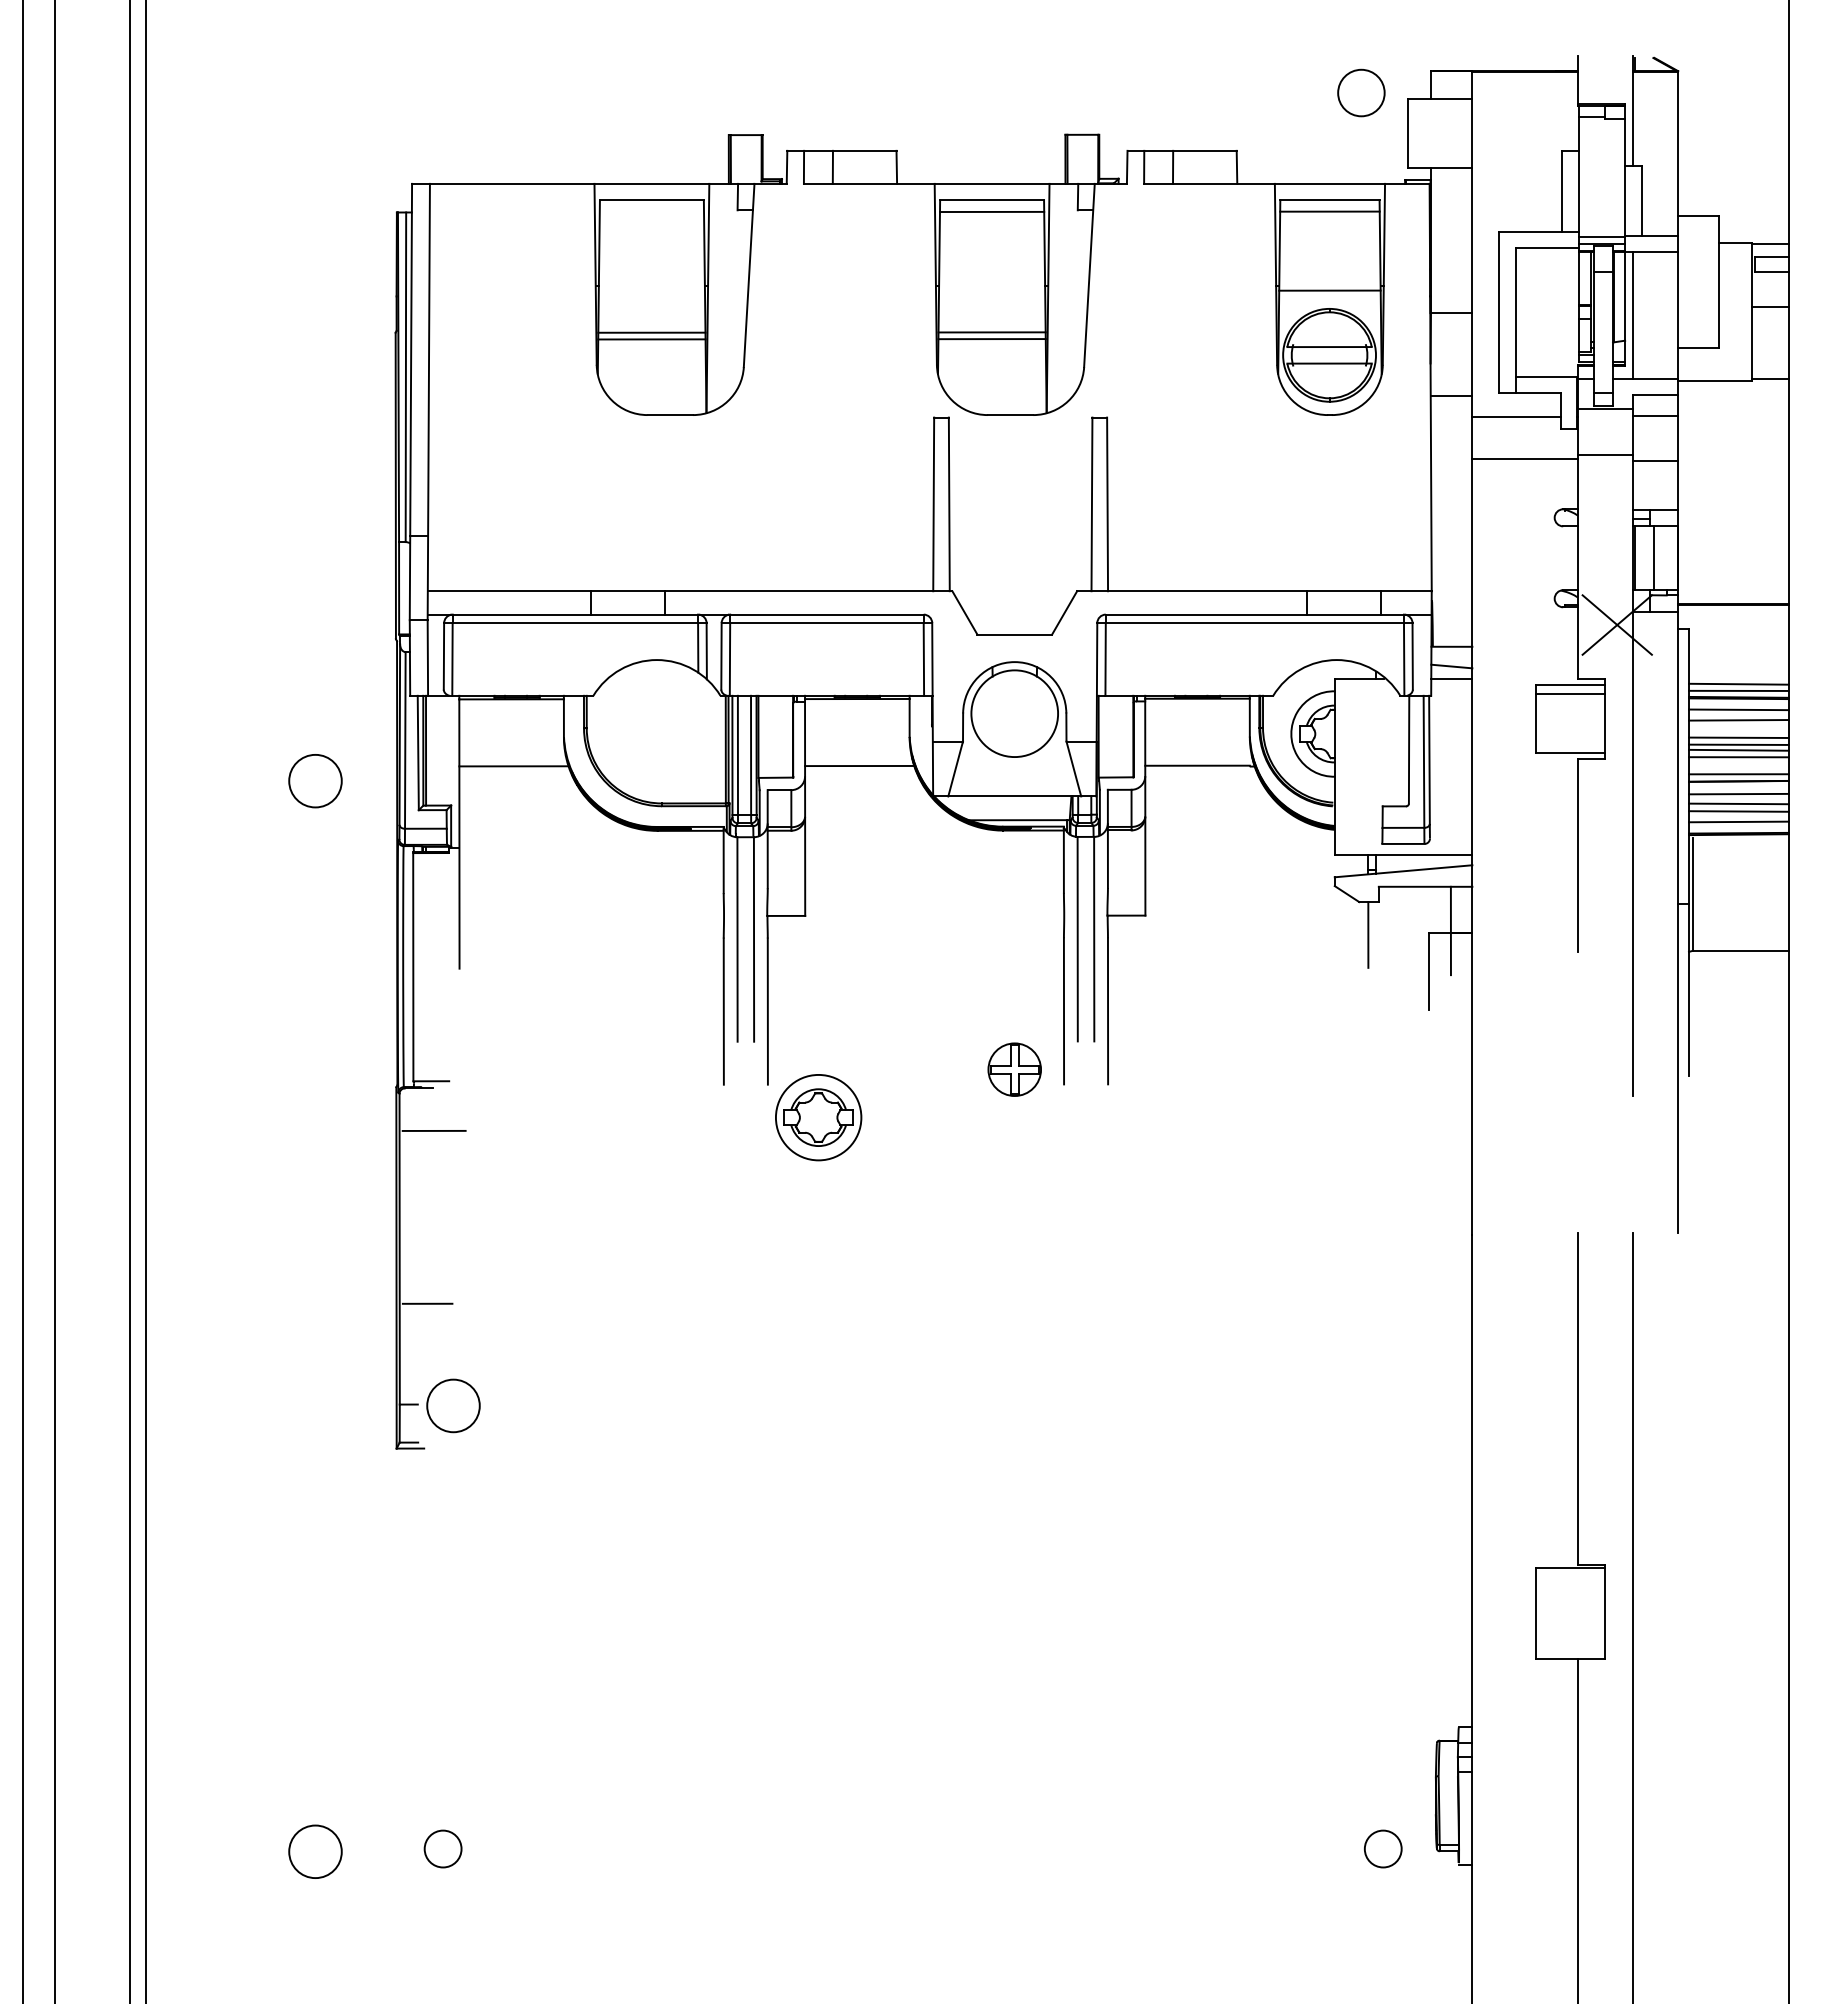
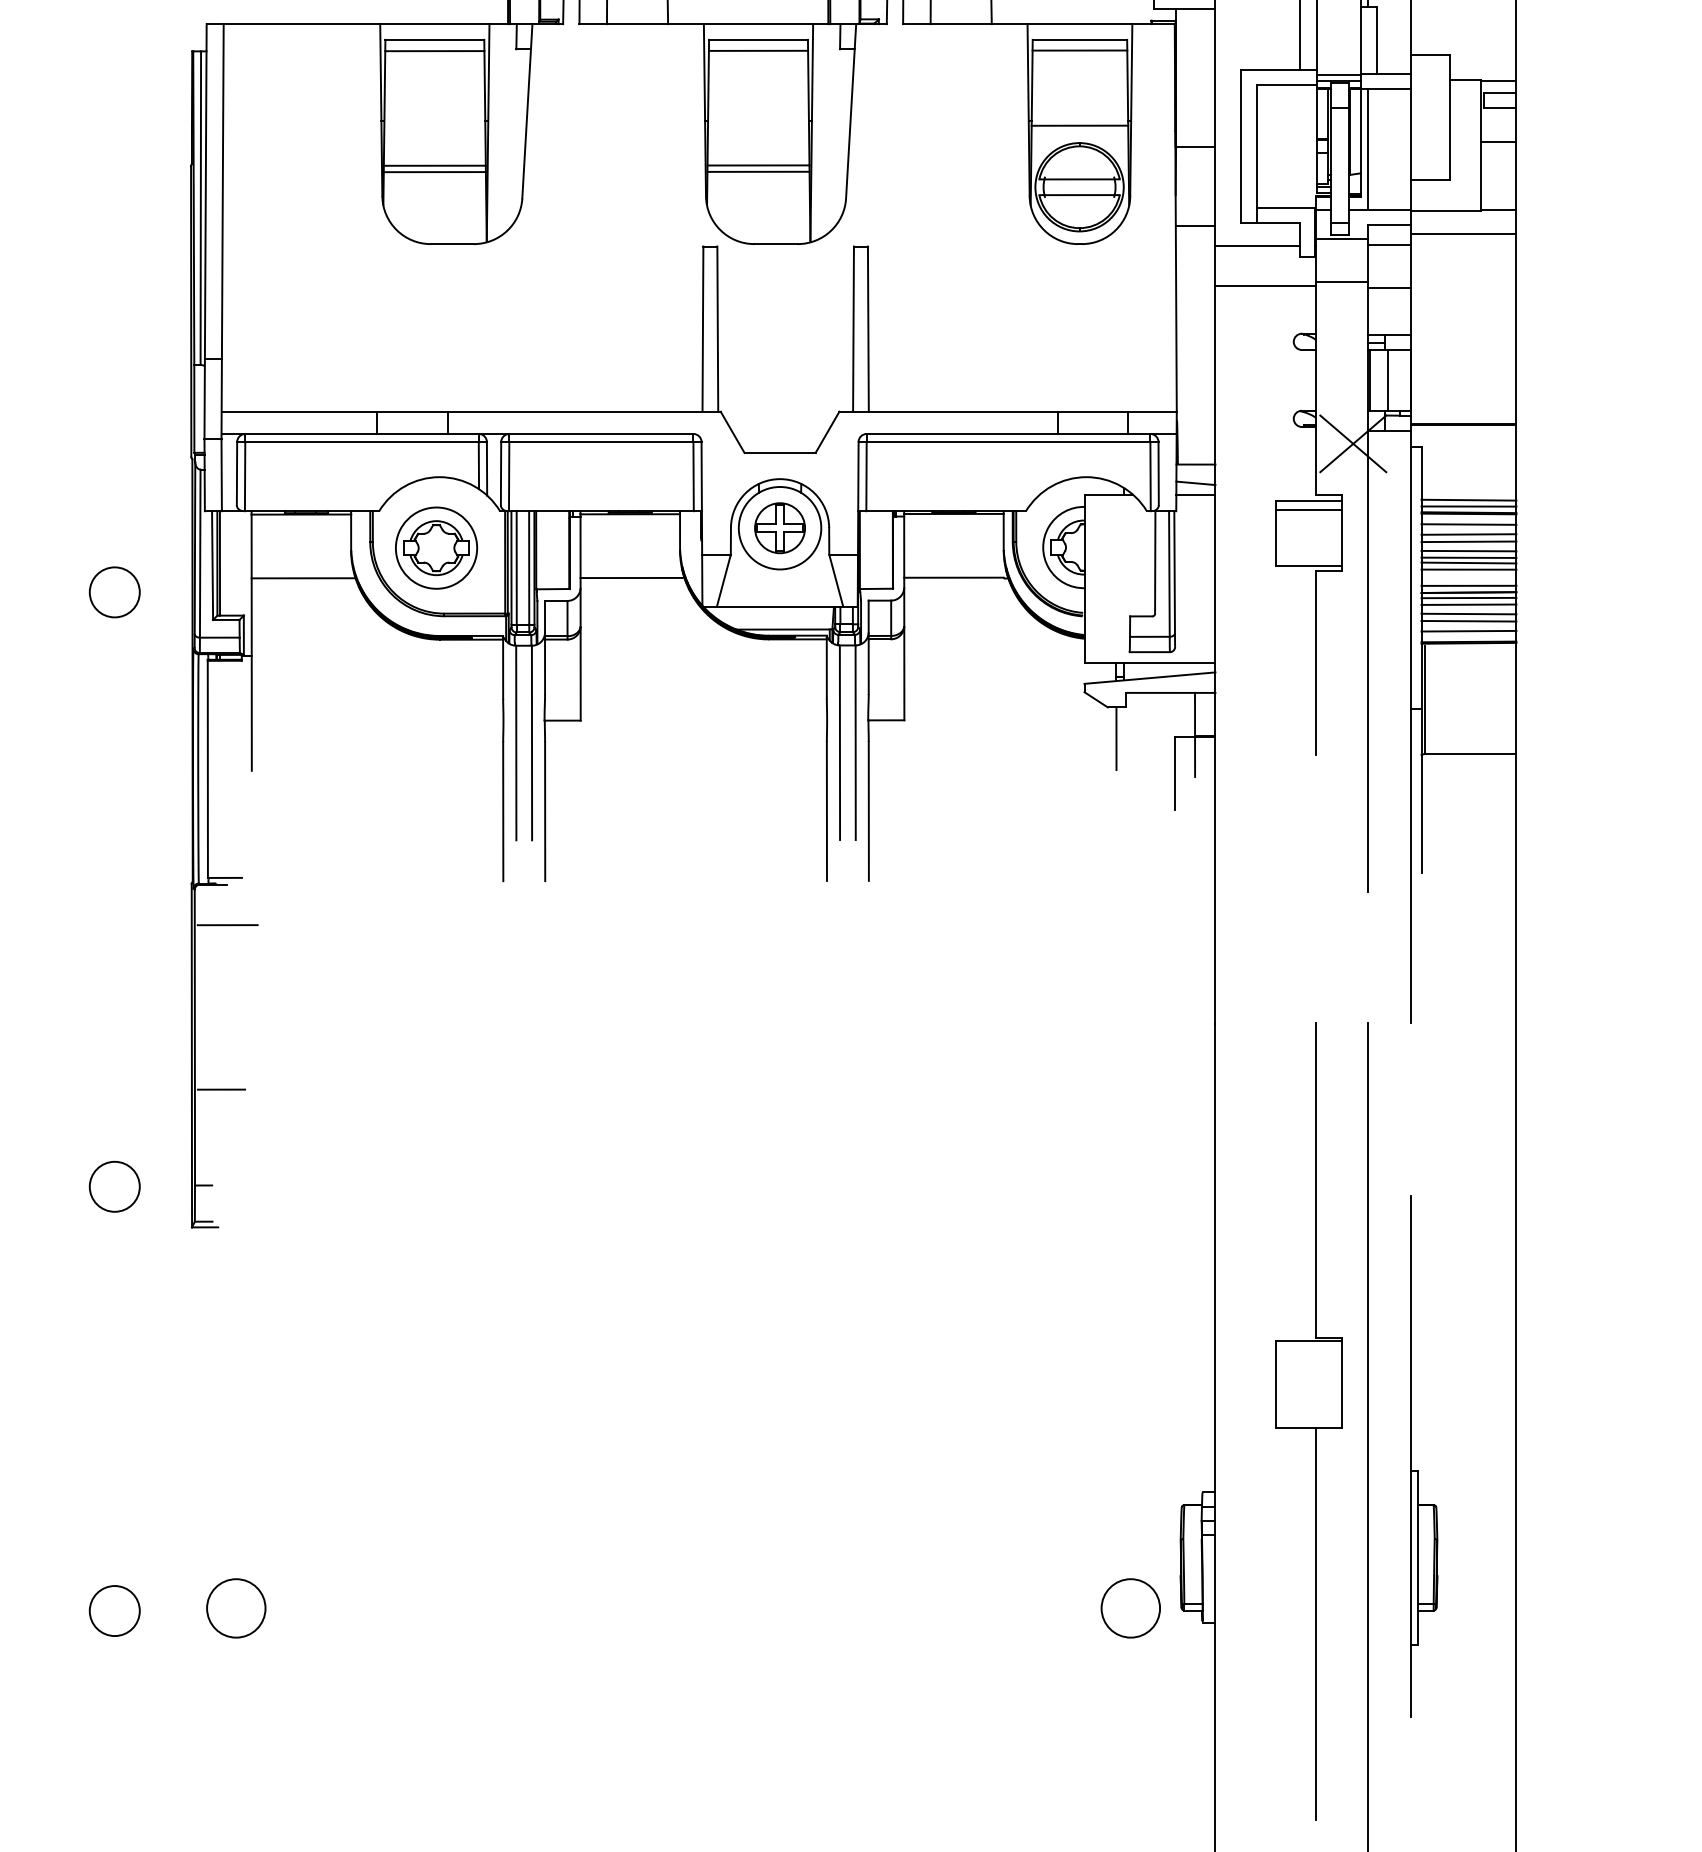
line: (651, 212) -> (434, 51), added
line: (1732, 404) -> (1462, 234), added
line: (1738, 727) -> (1468, 541), added
line: (1738, 786) -> (1468, 597), added
part: (1014, 1069) -> (779, 528), moved
part: (818, 1117) -> (436, 548), moved
circle: (453, 1405) -> (114, 1186), moved
part: (1678, 1689) -> (1411, 1456), added
circle: (442, 1848) -> (235, 1607), size x1.67
circle: (1382, 1848) -> (1129, 1607), size x1.67

